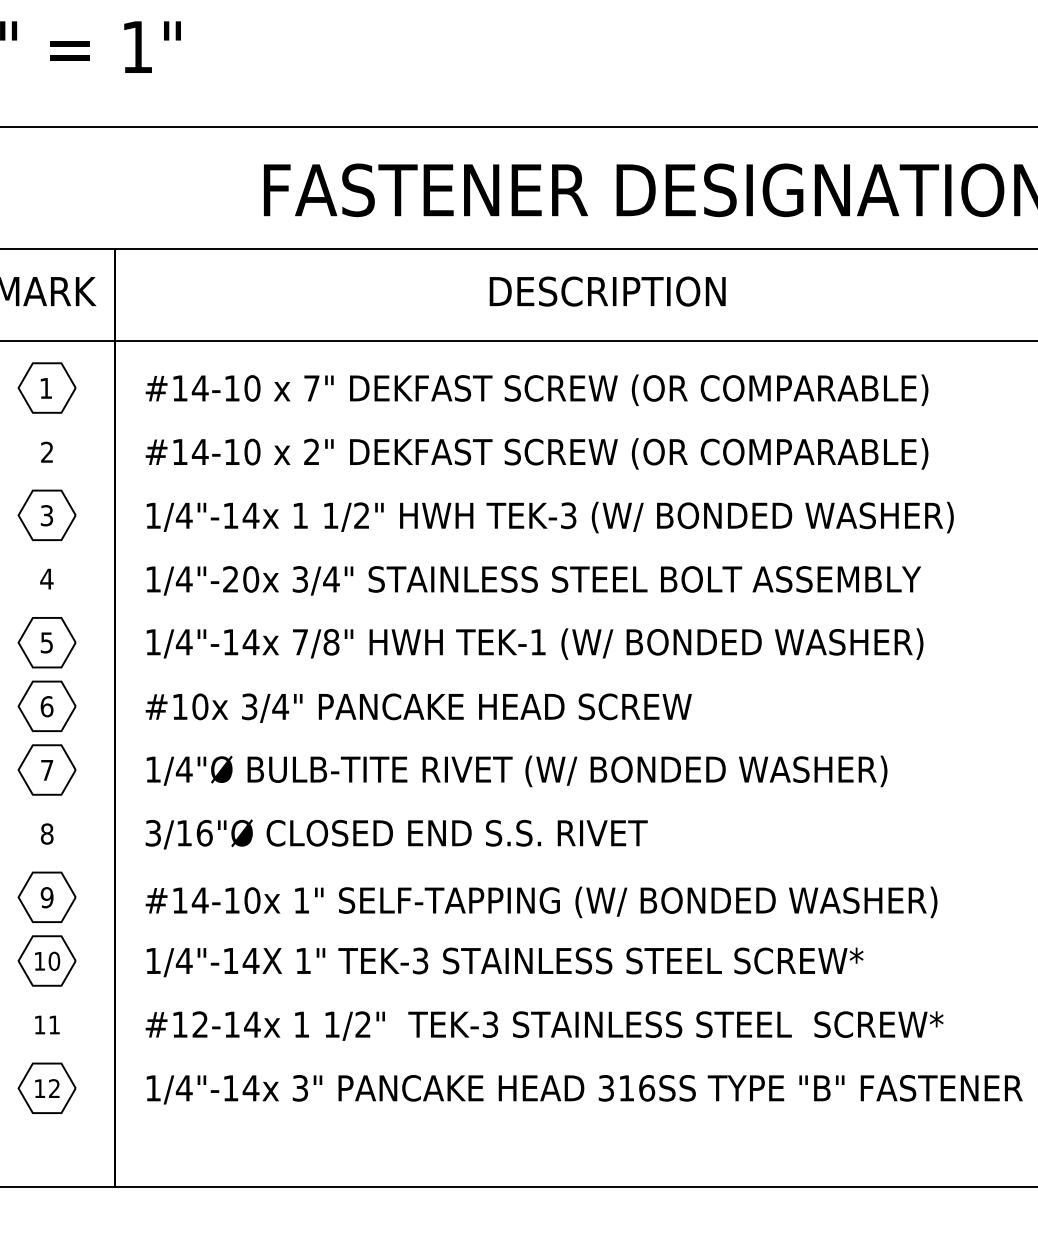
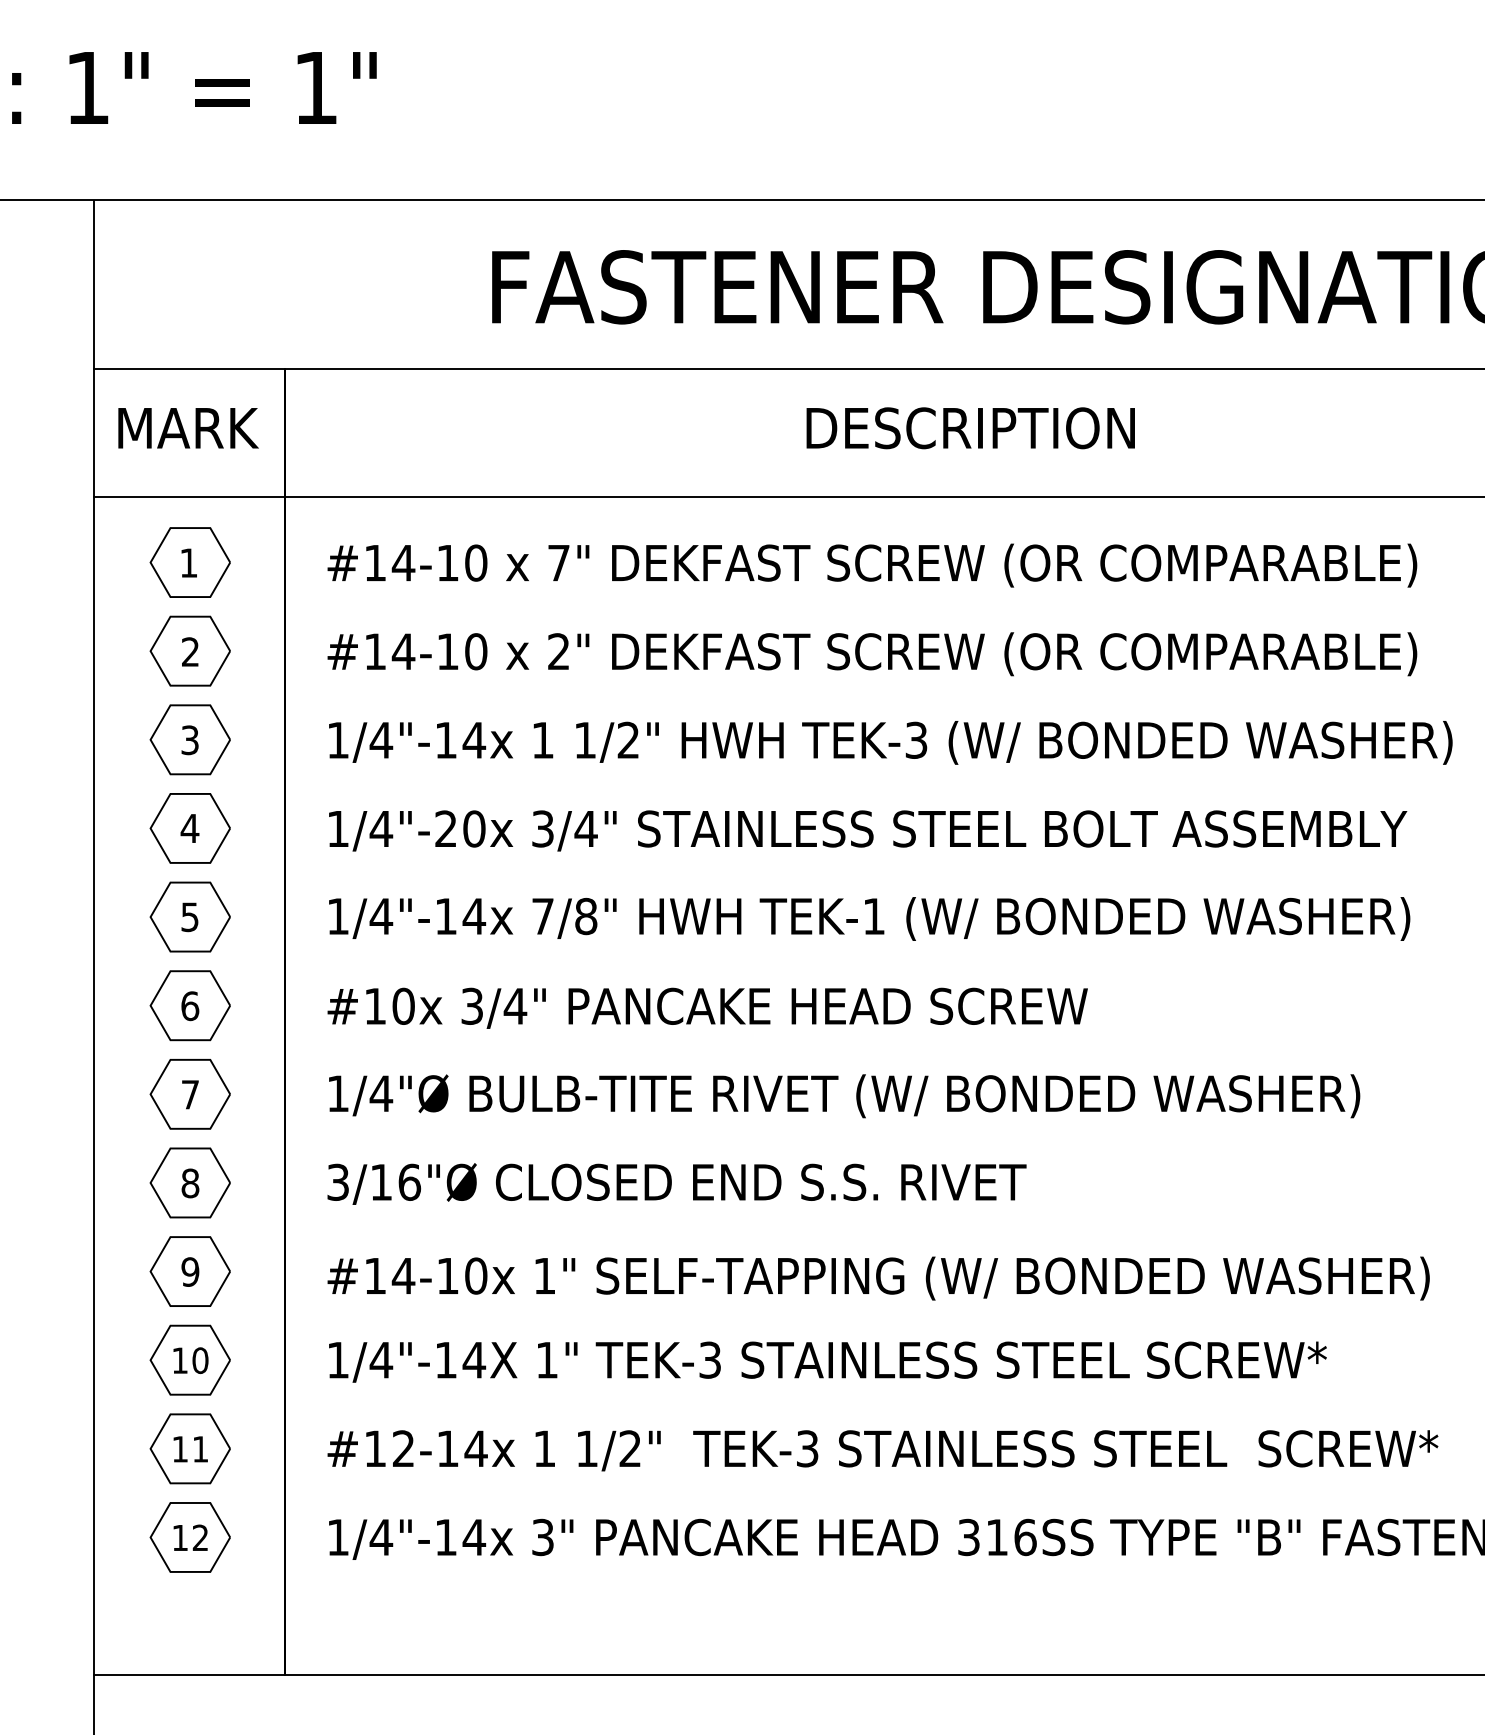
part: (46, 451) -> (189, 650), added
part: (46, 579) -> (189, 828), added
part: (46, 833) -> (189, 1182), added
part: (46, 1024) -> (189, 1448), added

